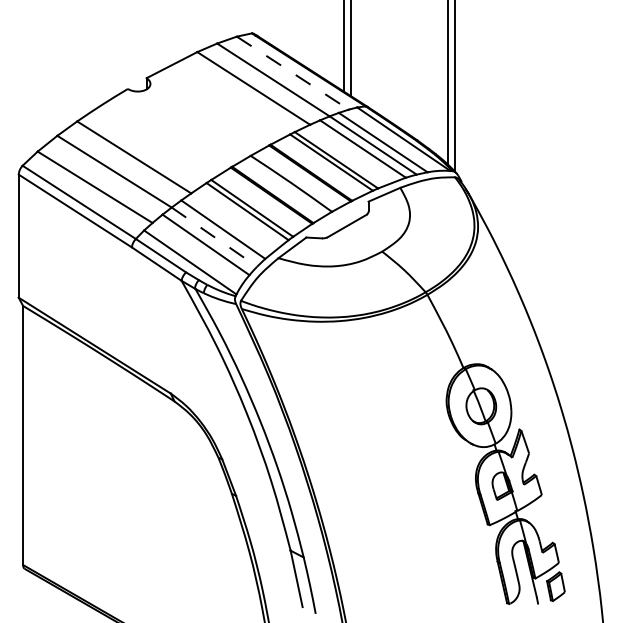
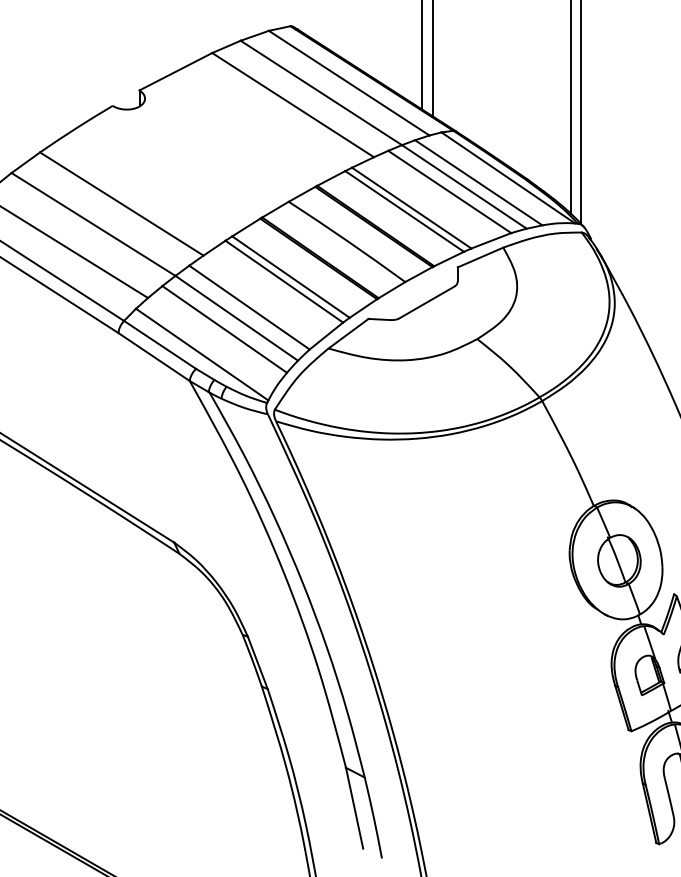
line: (292, 73) -> (348, 83), dashed -> solid
line: (214, 237) -> (236, 318), dashed -> solid

